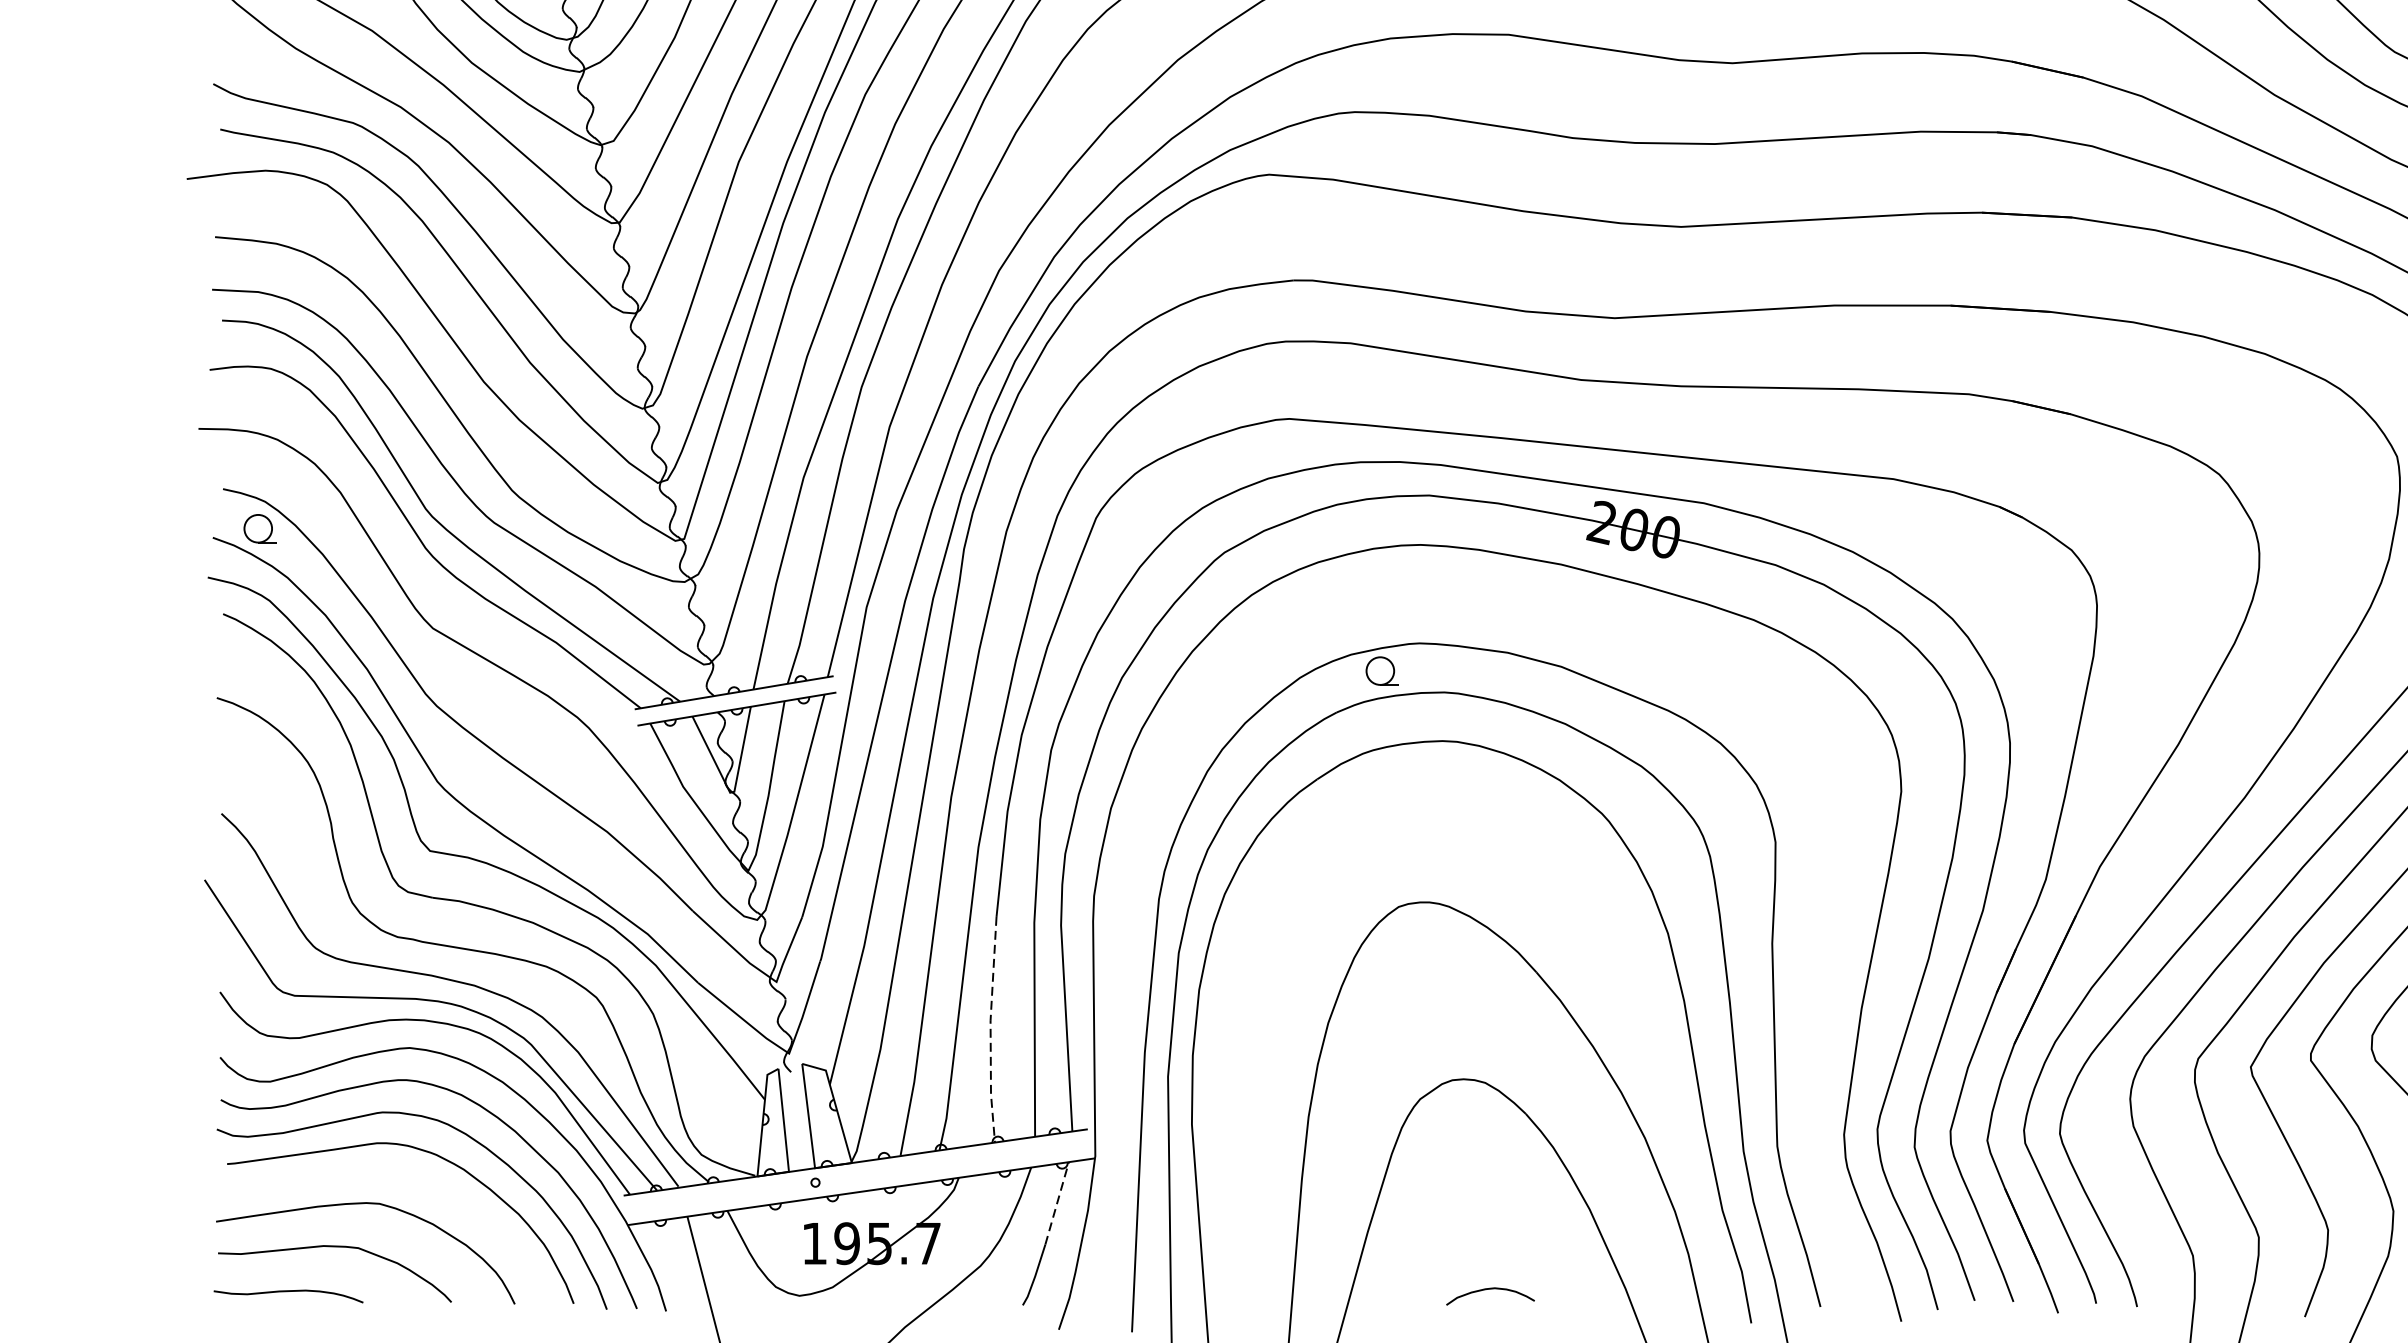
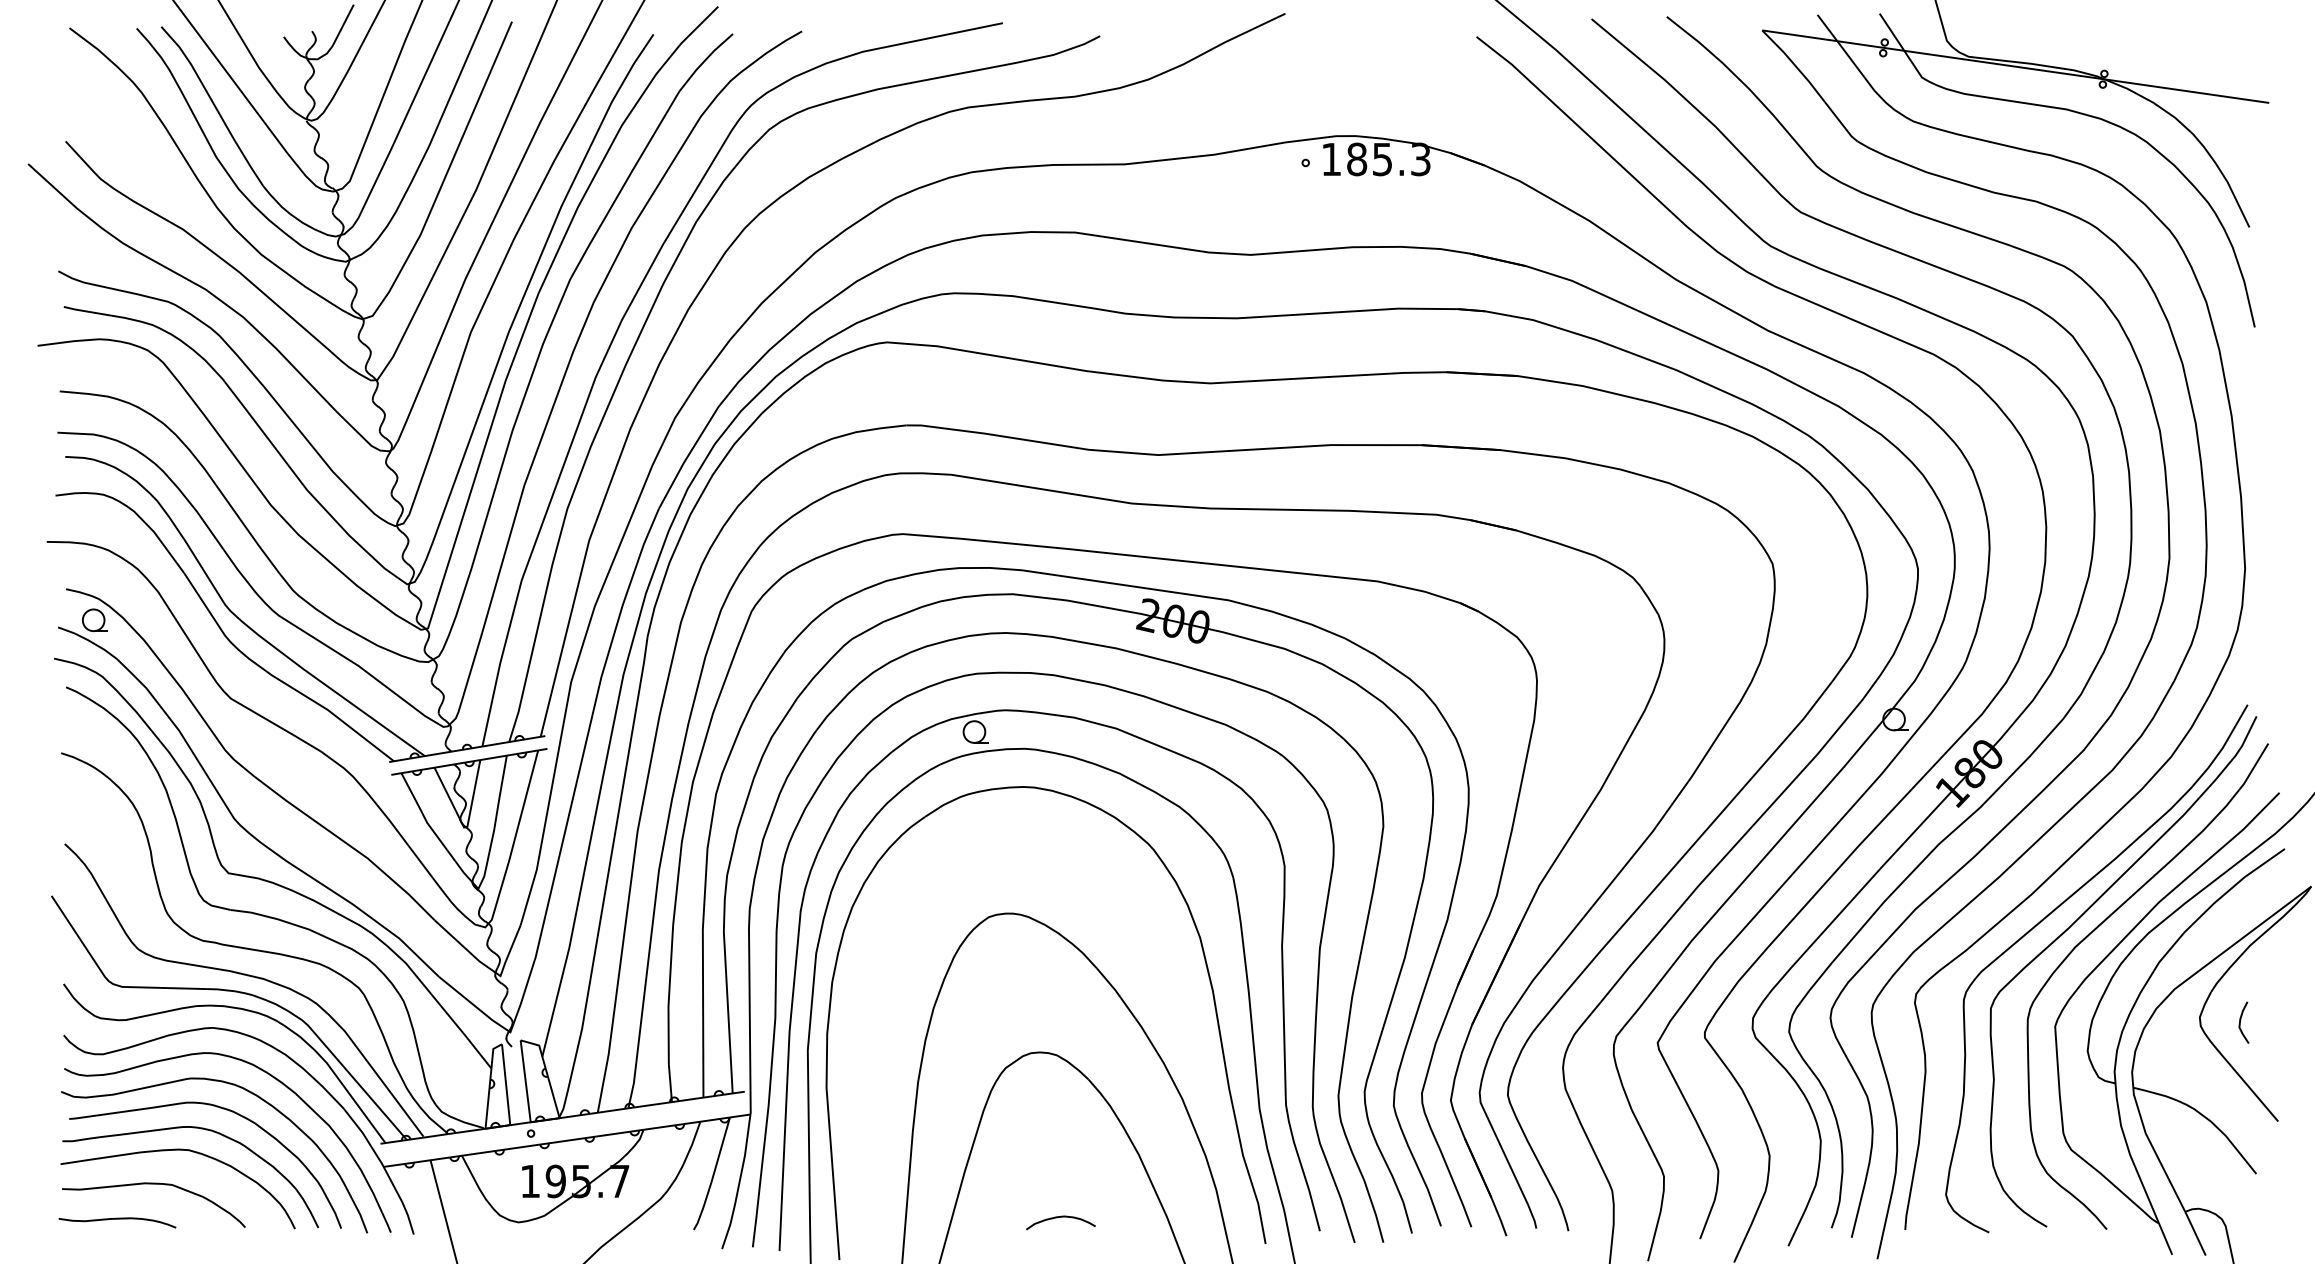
curve: (1817, 971) -> (1317, 967), added
line: (990, 1030) -> (668, 1014), dashed -> solid
curve: (394, 1177) -> (200, 1129), added
line: (1056, 1202) -> (720, 1149), dashed -> solid

